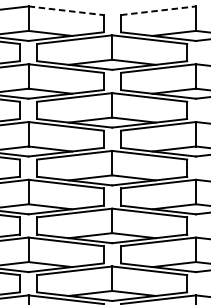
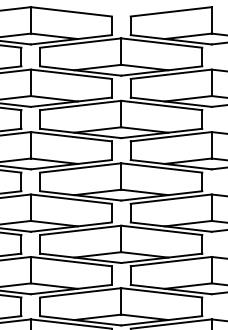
line: (66, 10) -> (71, 11), dashed -> solid
line: (158, 10) -> (171, 11), dashed -> solid

